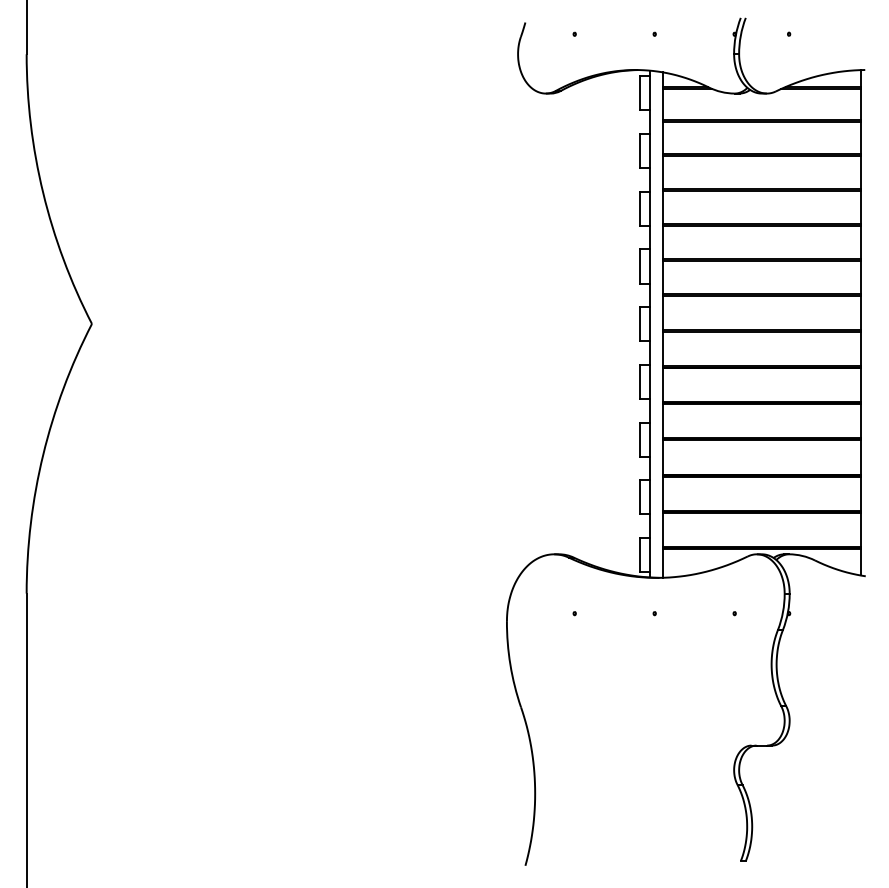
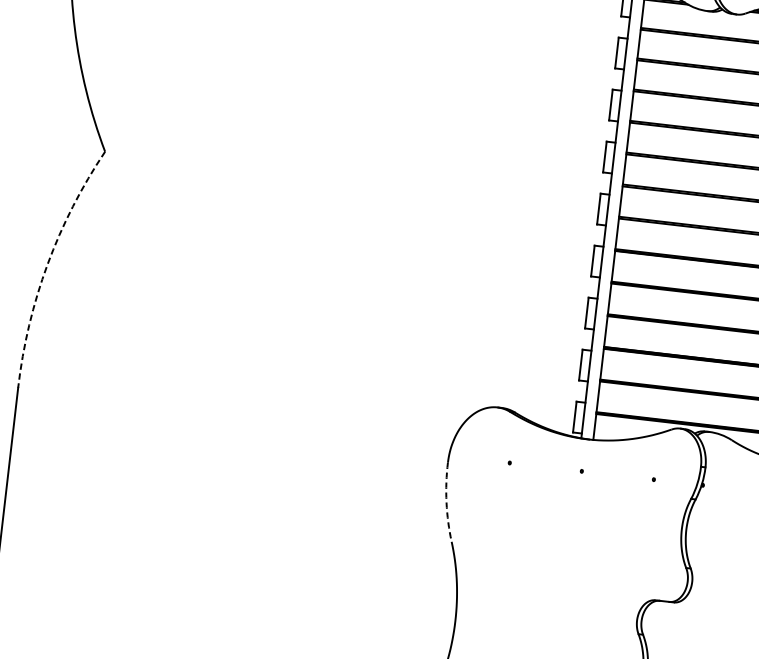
arc: (43, 454) -> (47, 264), solid -> dashed
arc: (510, 664) -> (446, 502), solid -> dashed

